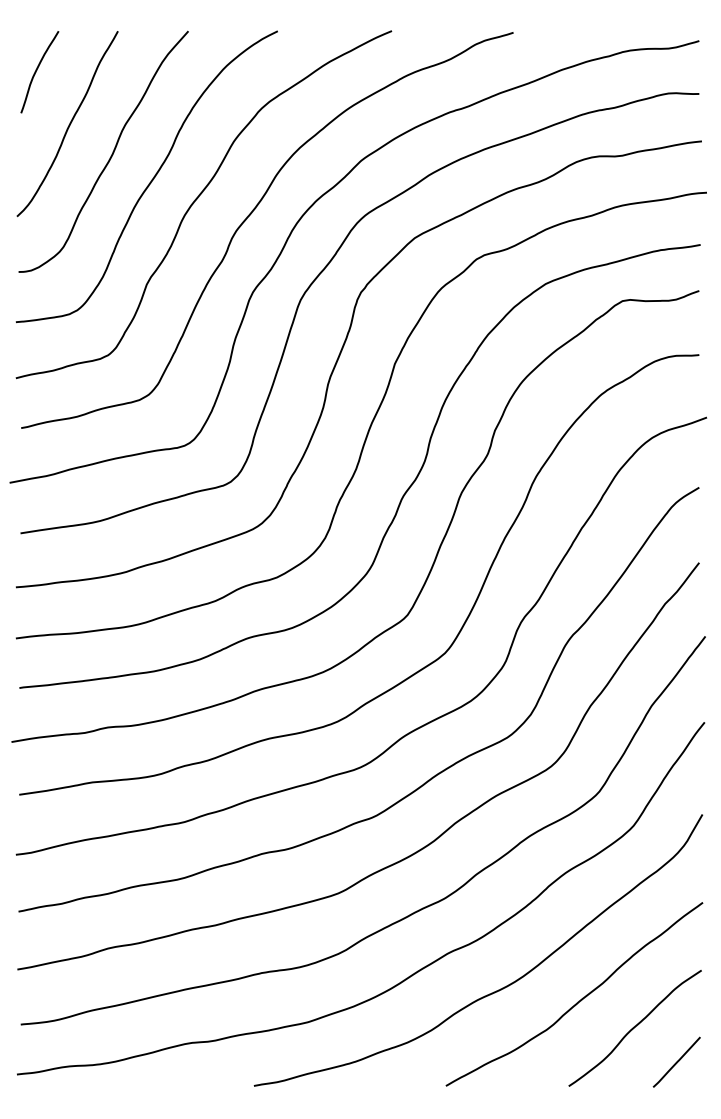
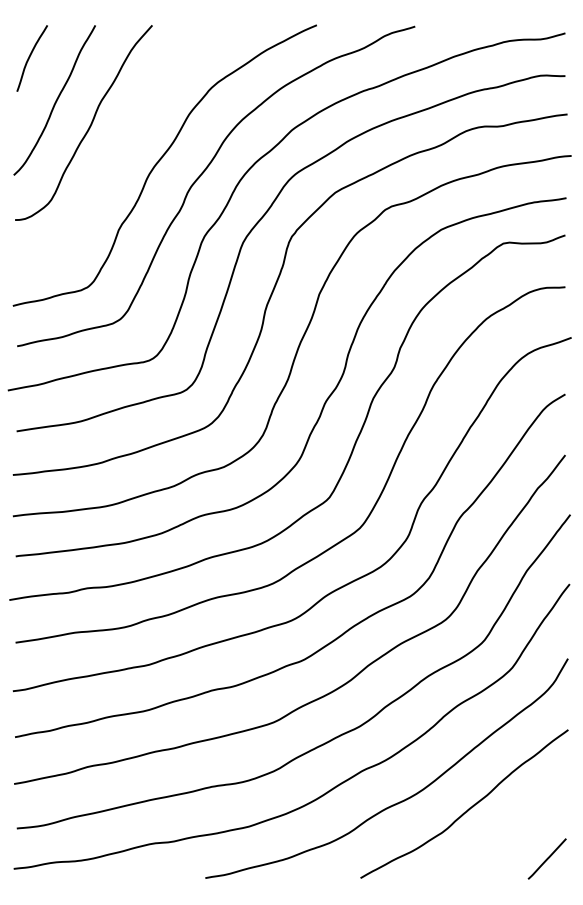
curve: (151, 179) -> (122, 145), removed
curve: (634, 1028) -> (513, 831), removed

